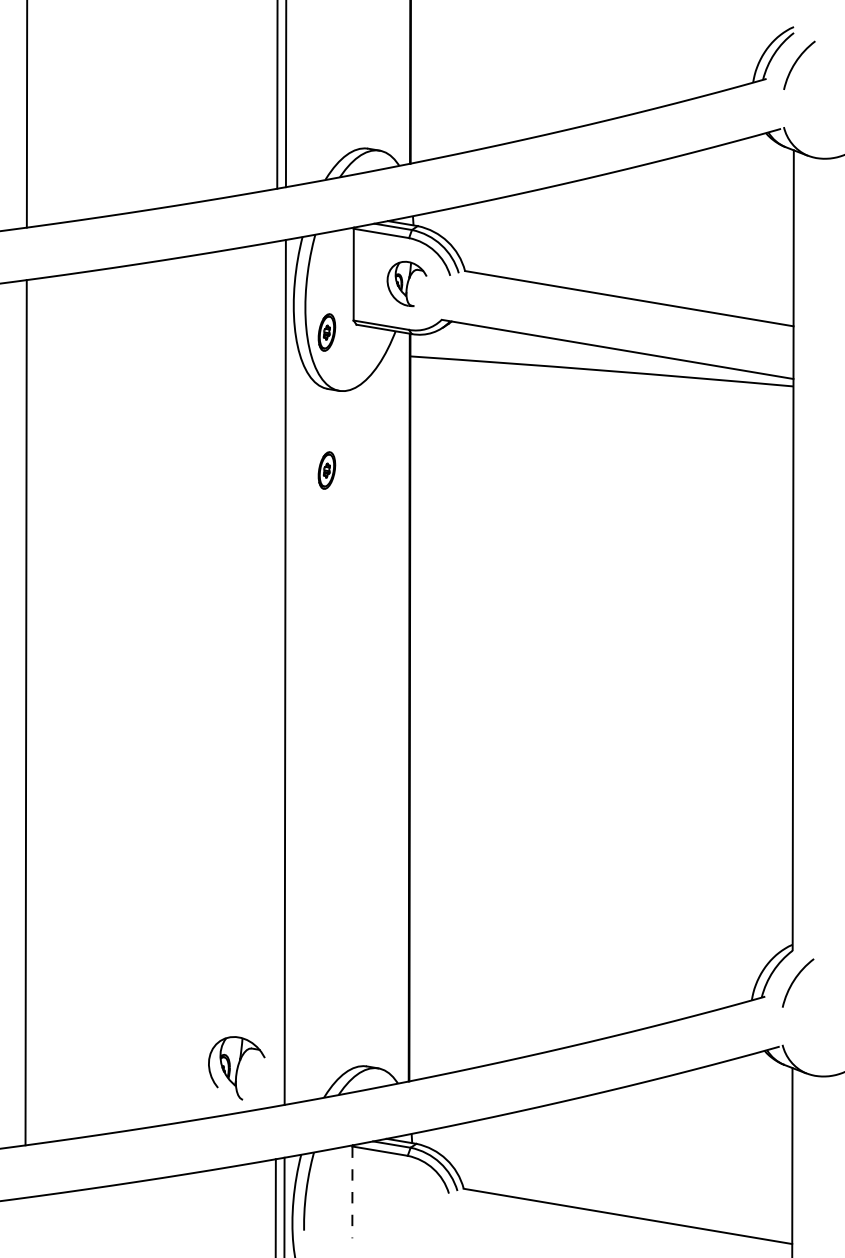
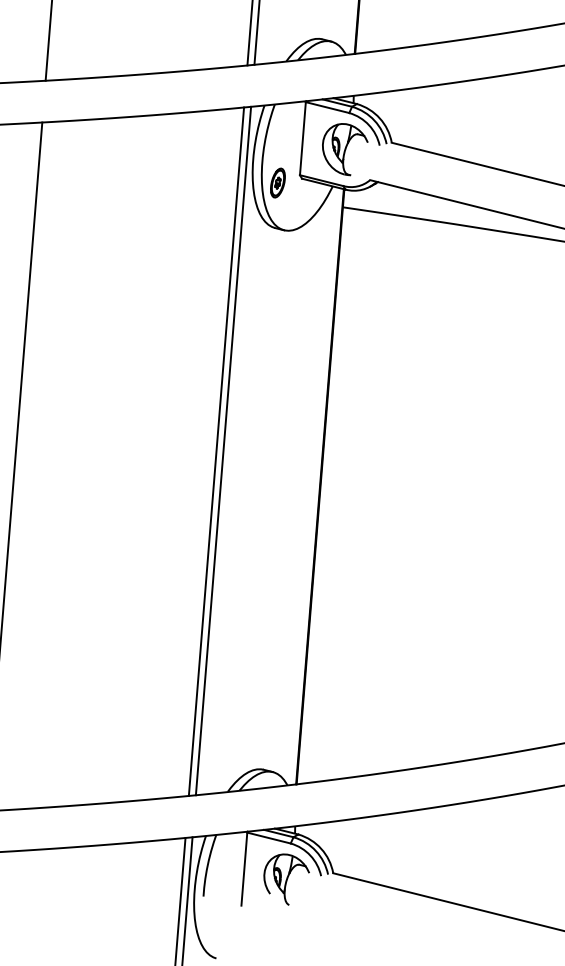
part: (406, 283) -> (344, 149), size x1.43
part: (326, 470) -> (268, 292), removed
line: (276, 673) -> (216, 451), added
part: (236, 1068) -> (286, 879), moved
line: (352, 1192) -> (244, 869), dashed -> solid

